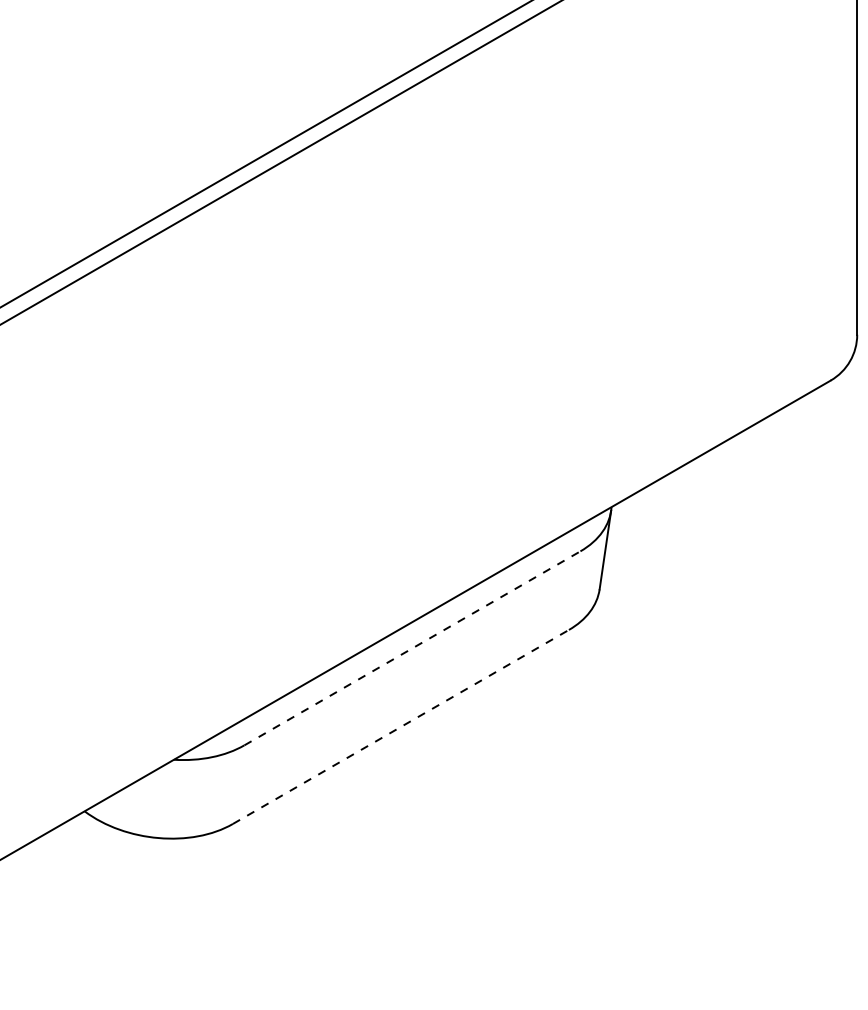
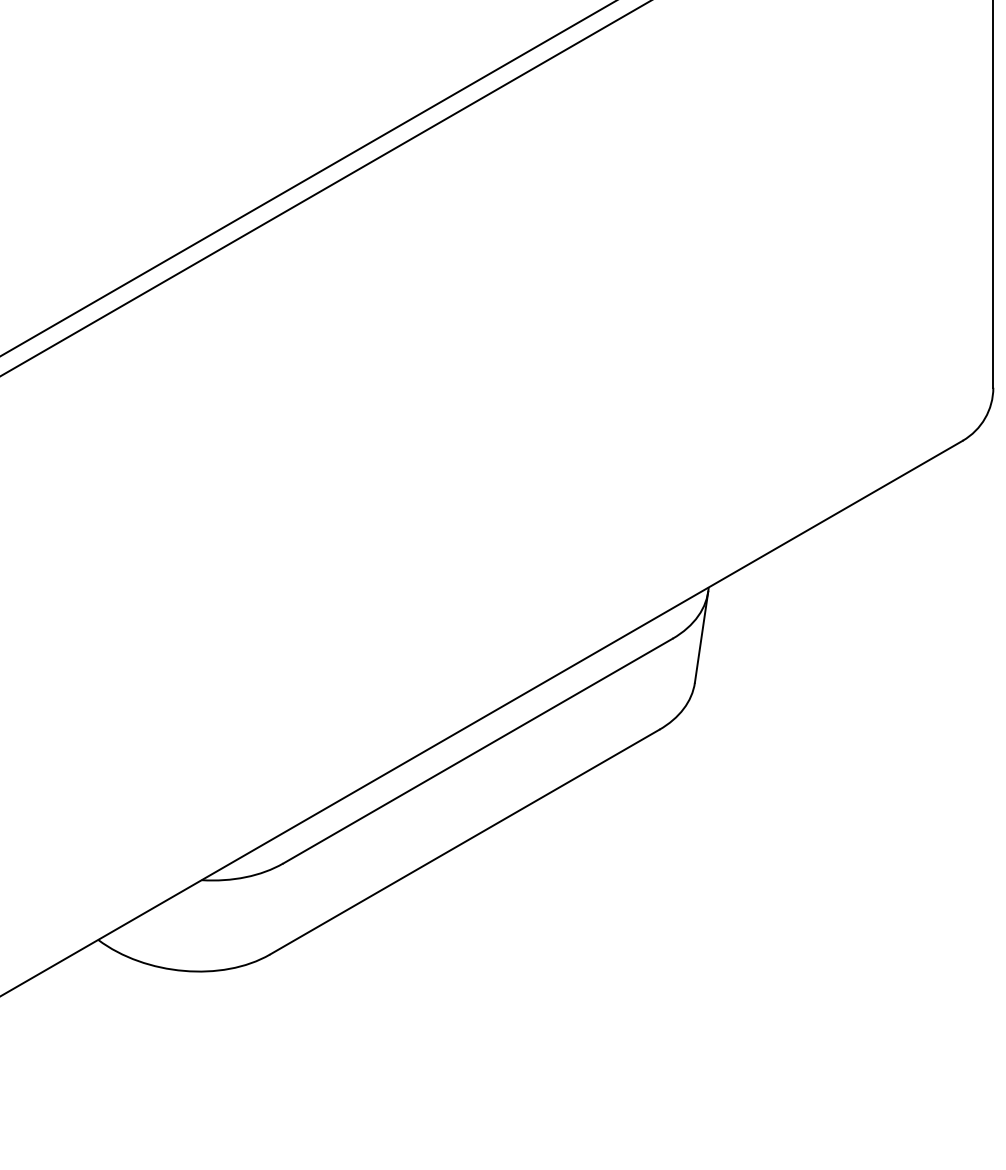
line: (412, 648) -> (478, 751), dashed -> solid
line: (400, 726) -> (464, 841), dashed -> solid

